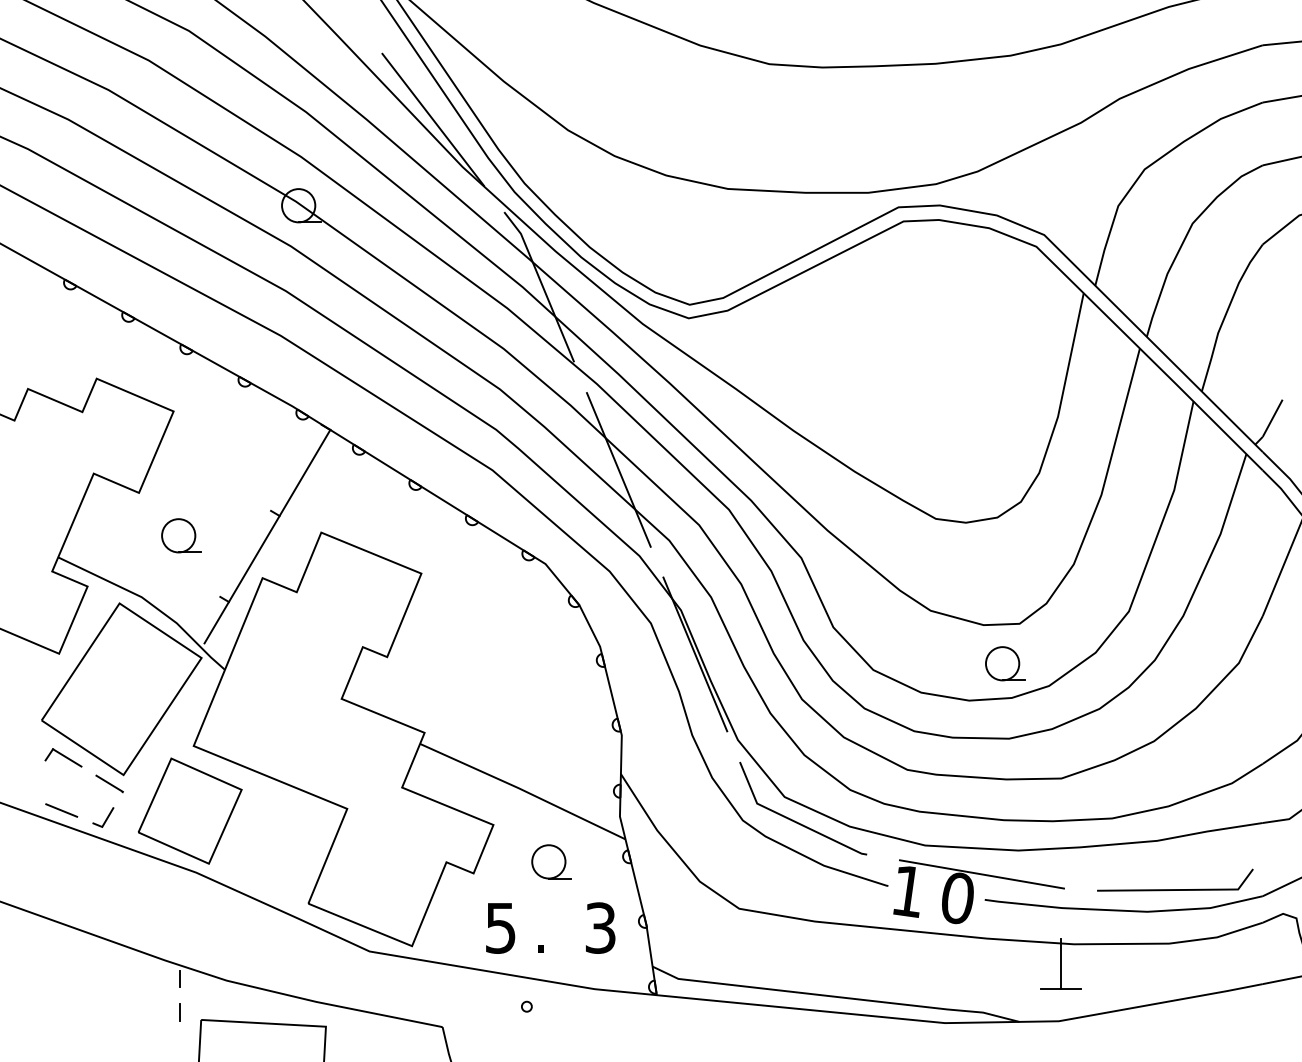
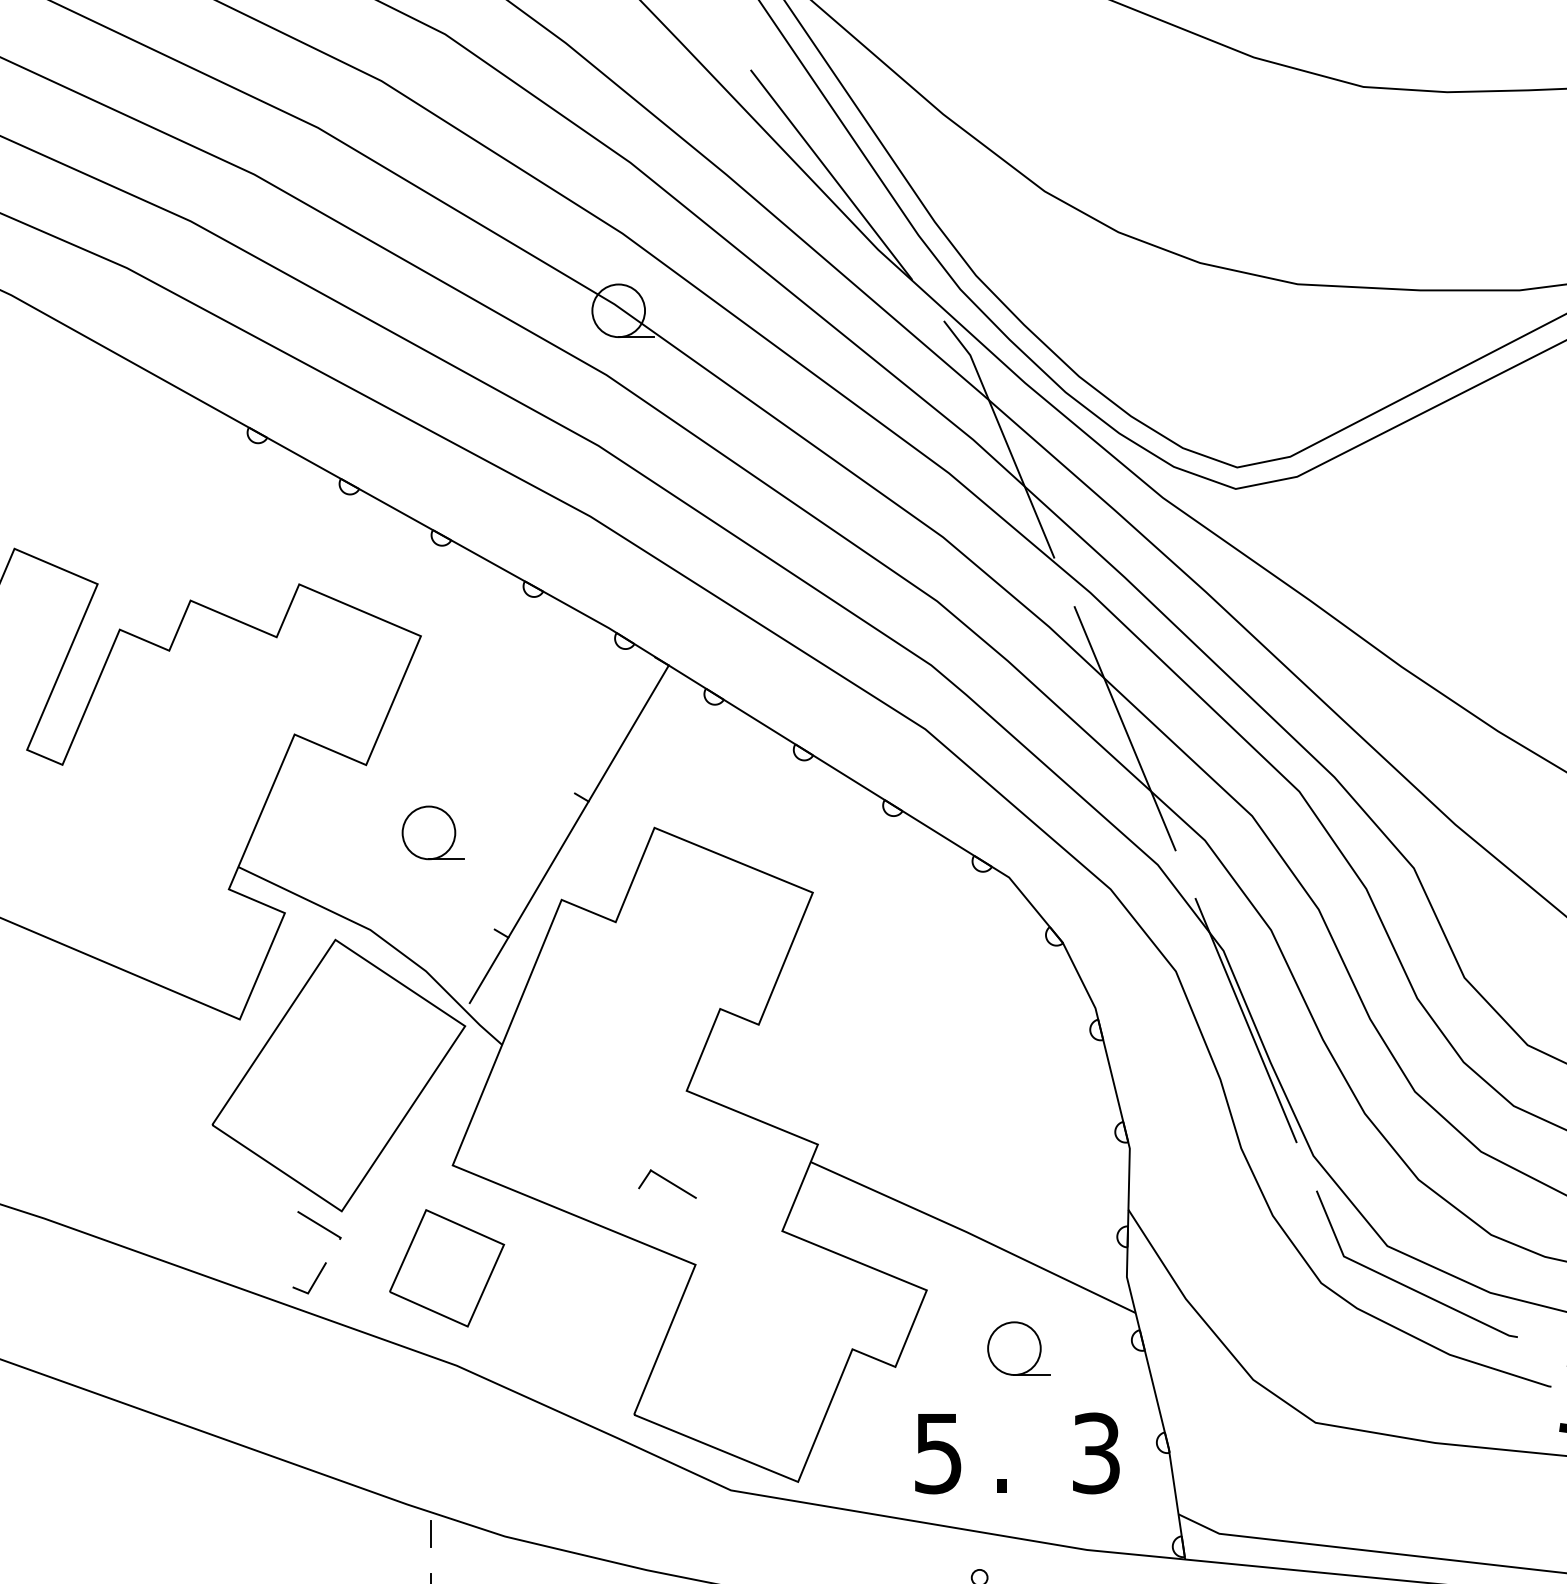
part: (63, 757) -> (667, 1183), moved
line: (61, 810) -> (243, 1267), removed
part: (189, 810) -> (446, 1267), size x0.7

